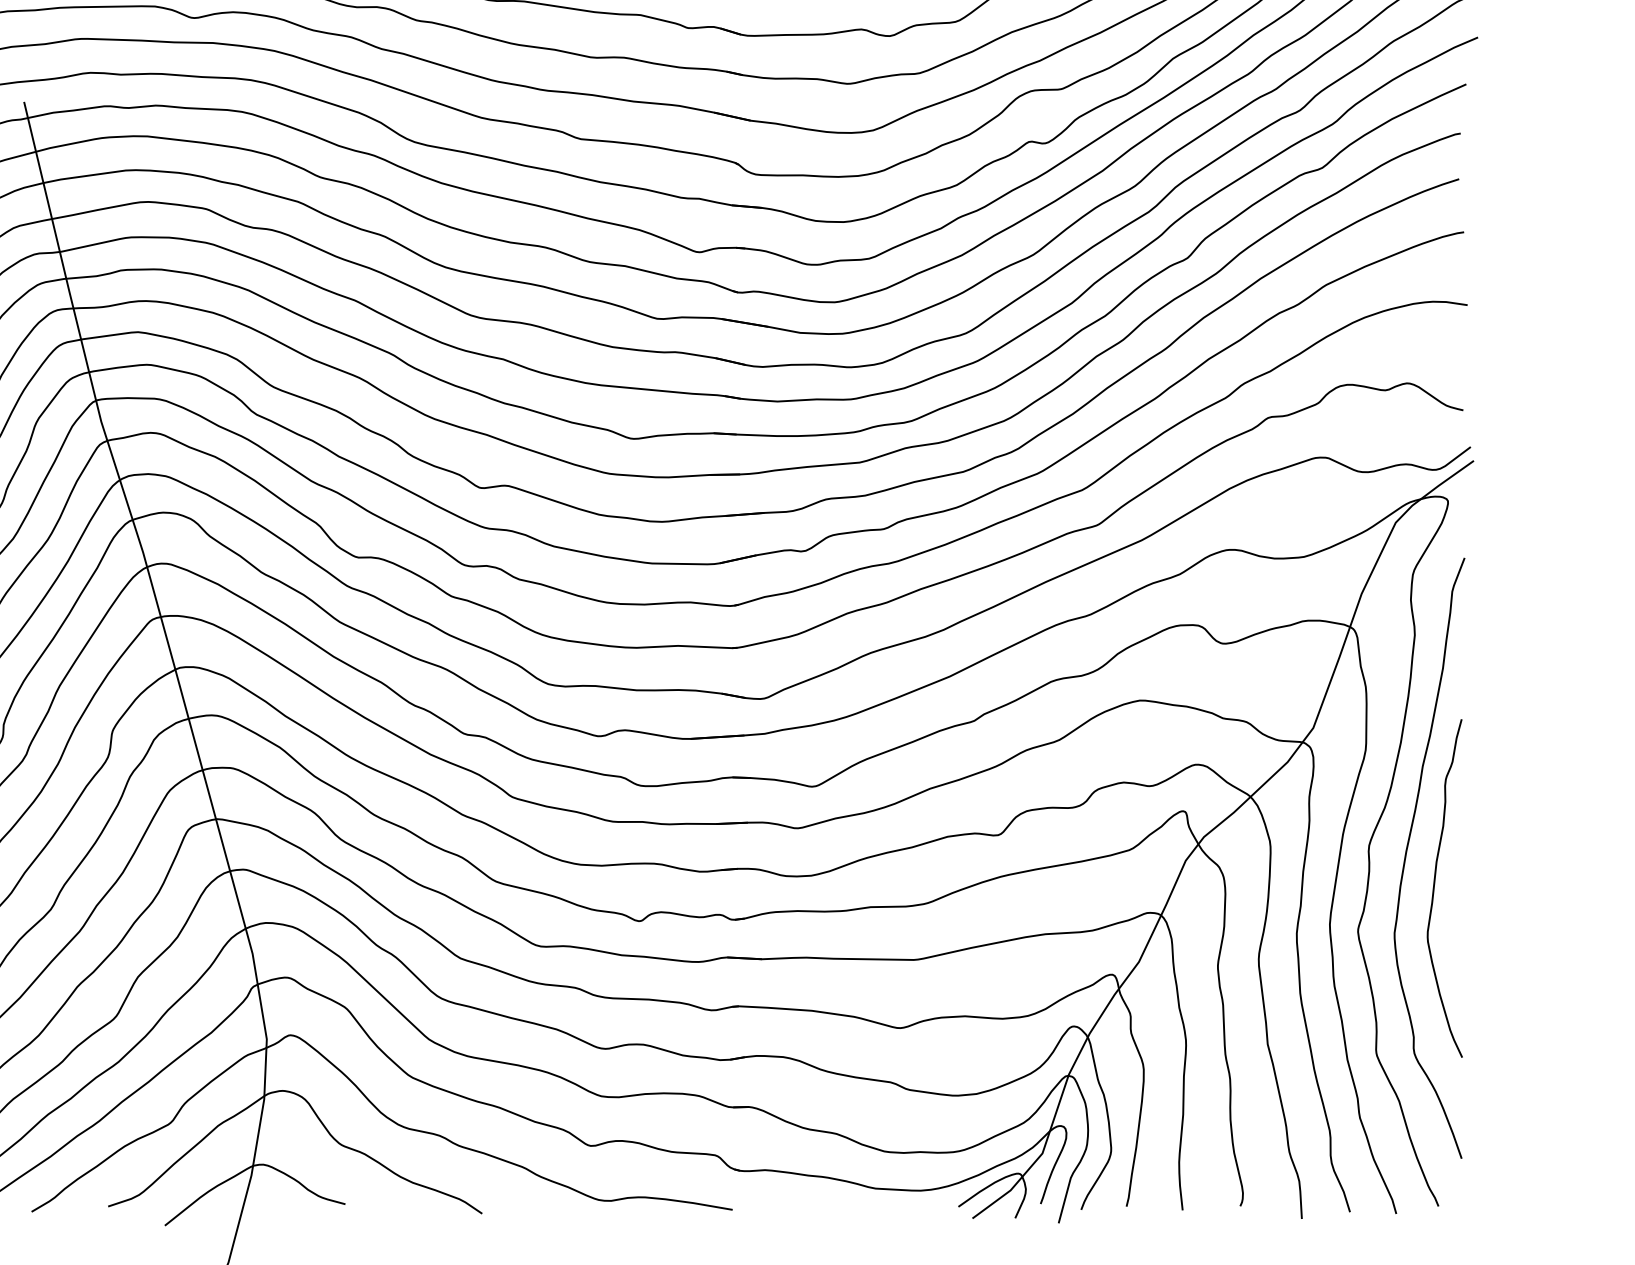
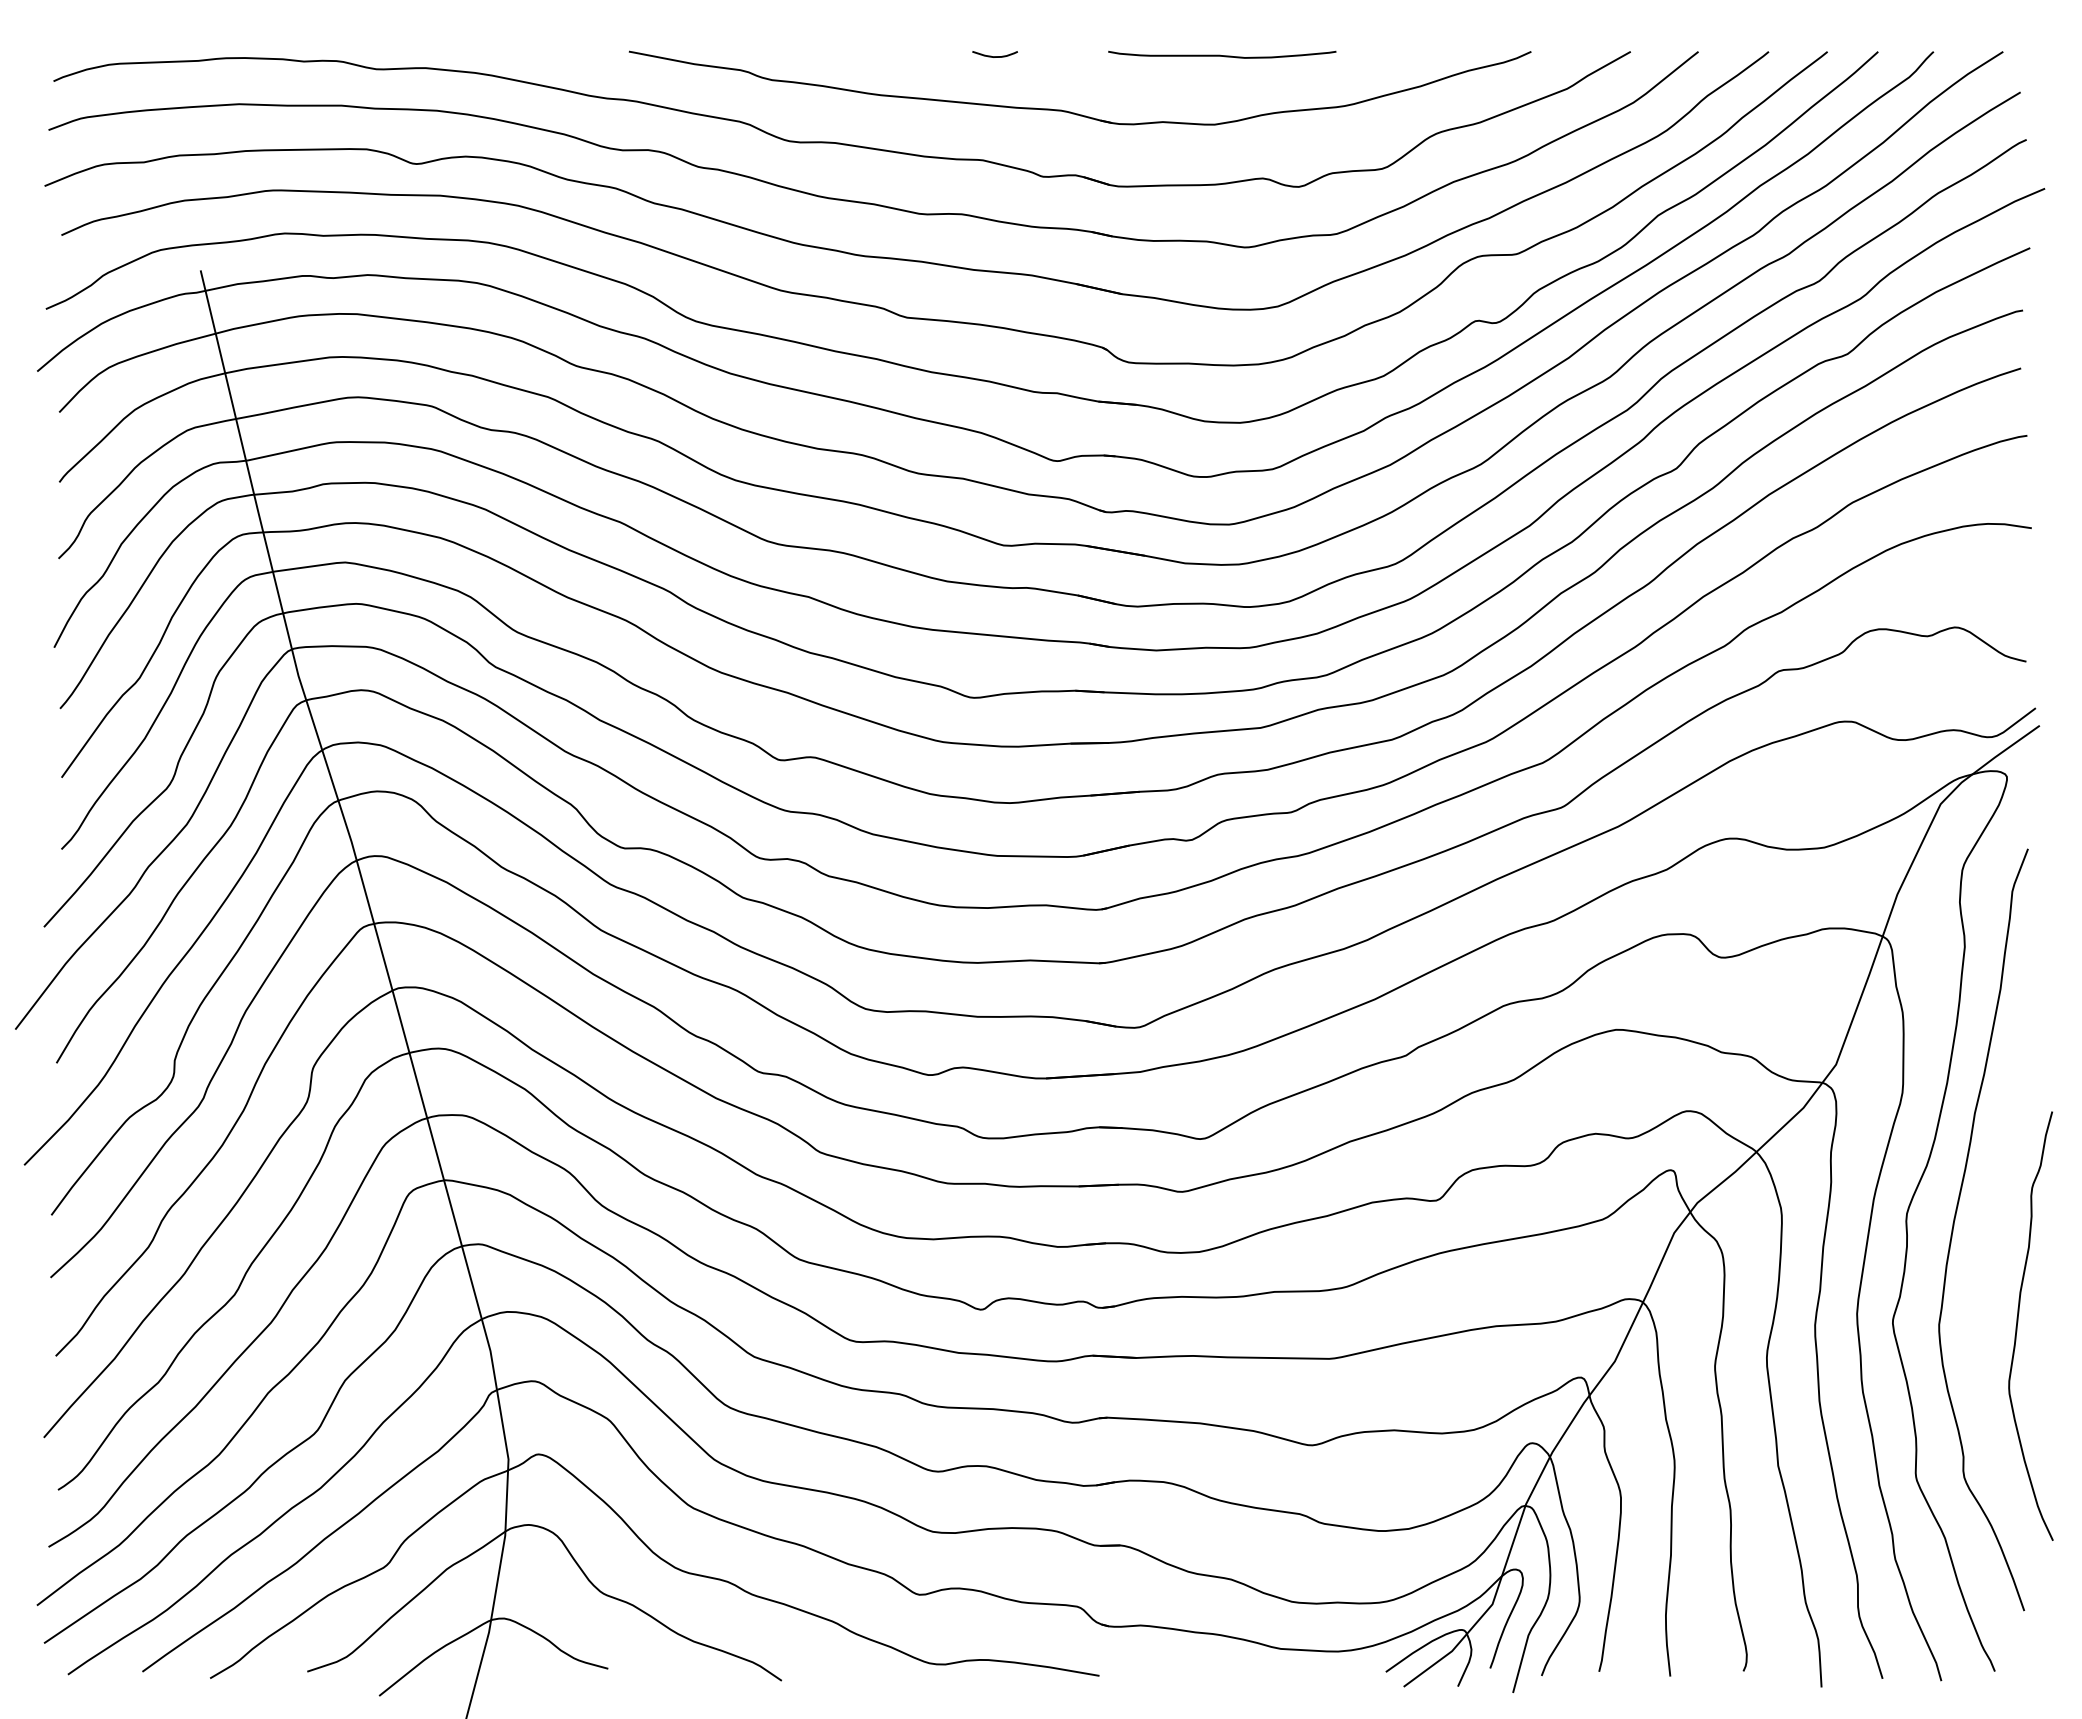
curve: (1435, 885) -> (2018, 1322), moved

